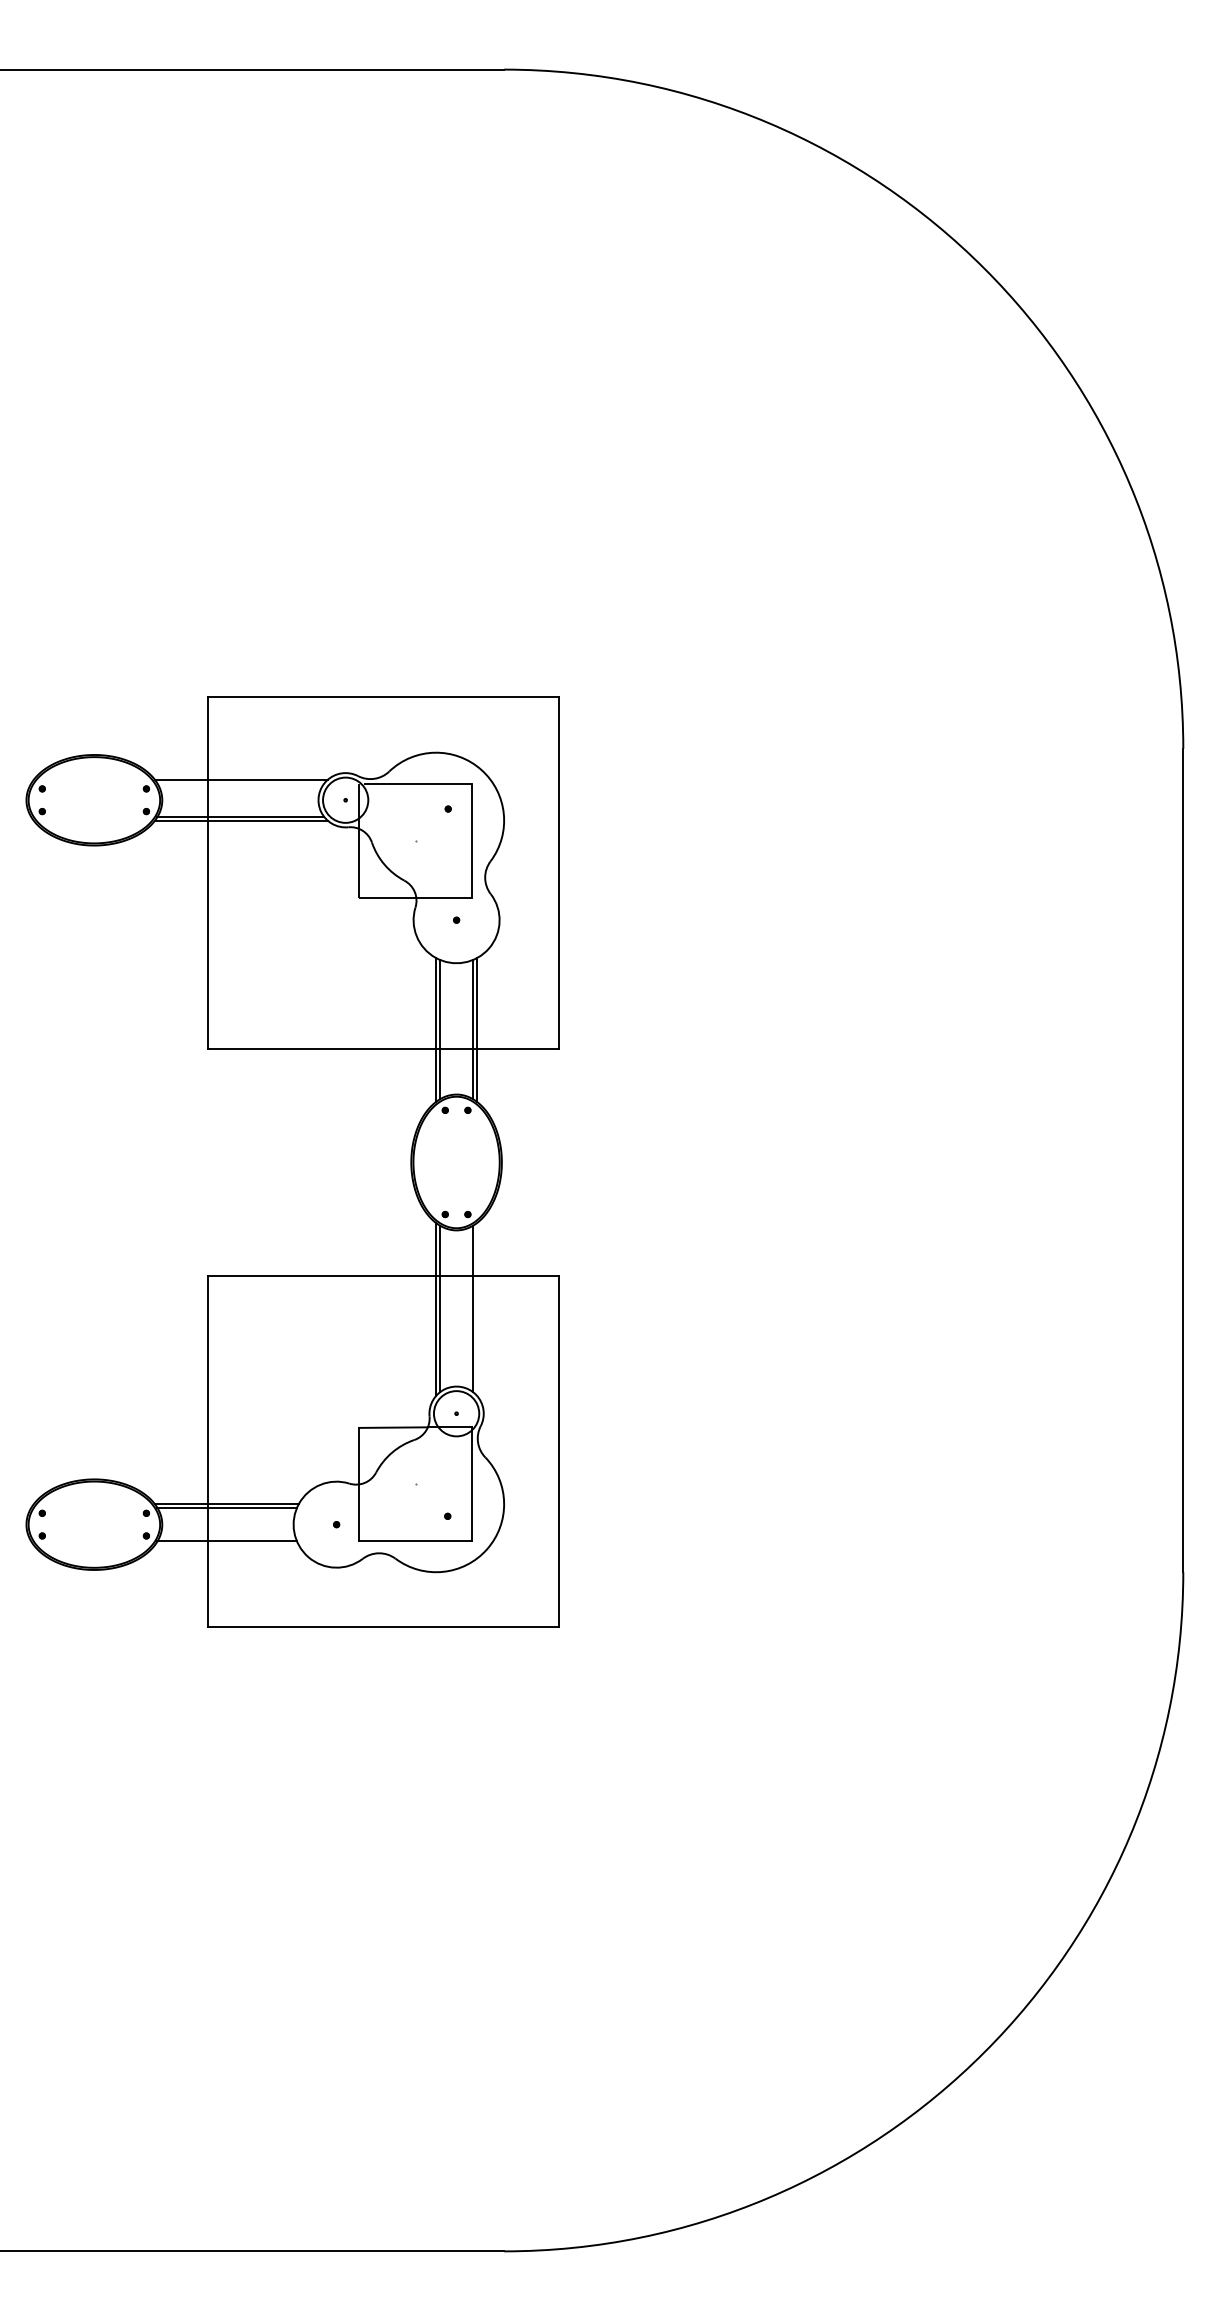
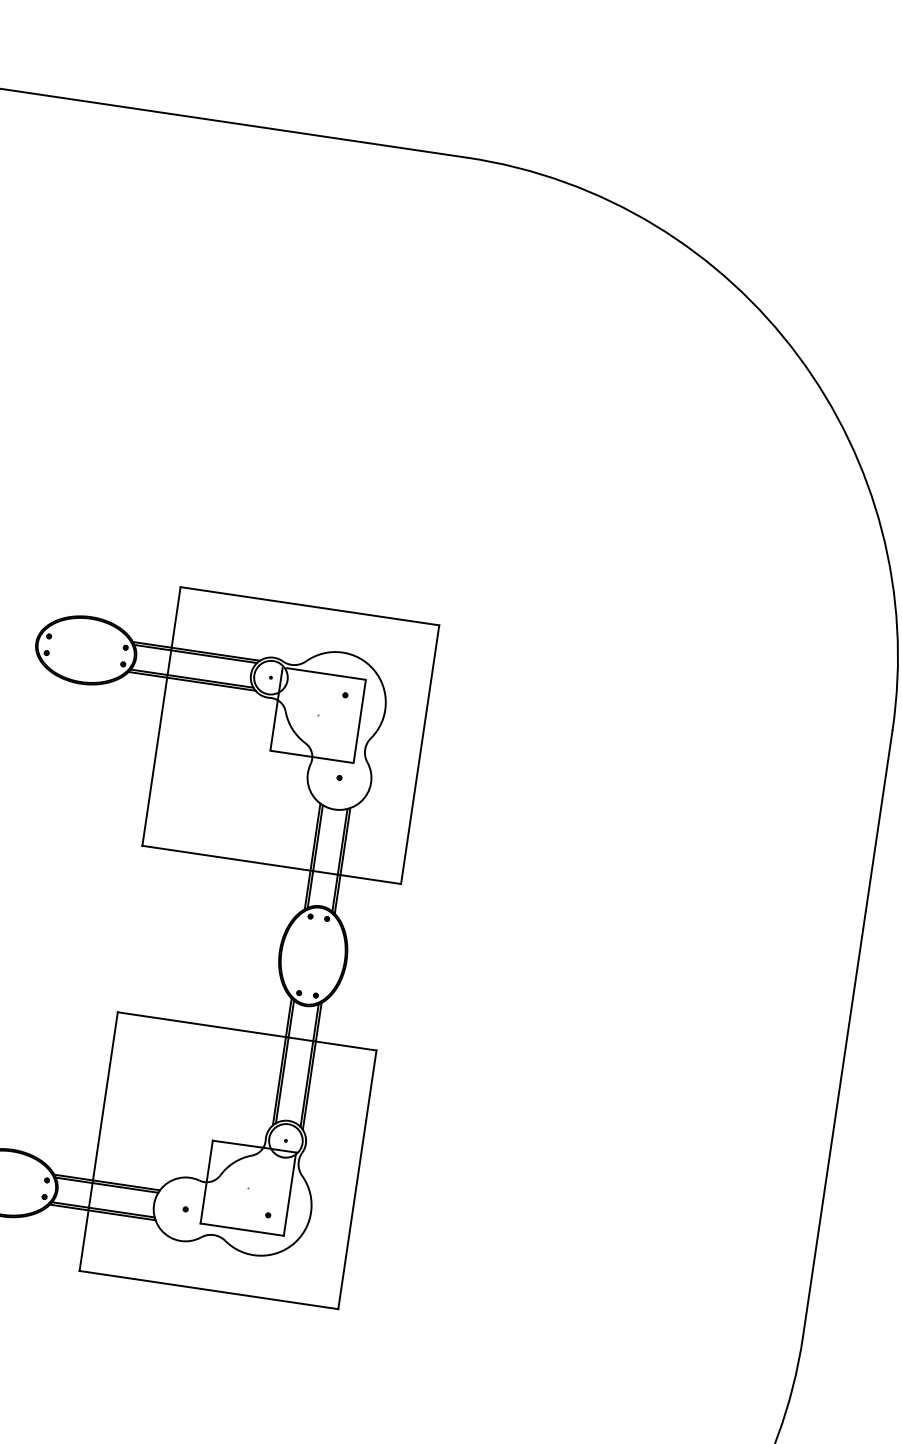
line: (240, 783) -> (195, 653), added
line: (476, 1309) -> (311, 1066), added
line: (226, 1545) -> (102, 1212), added

